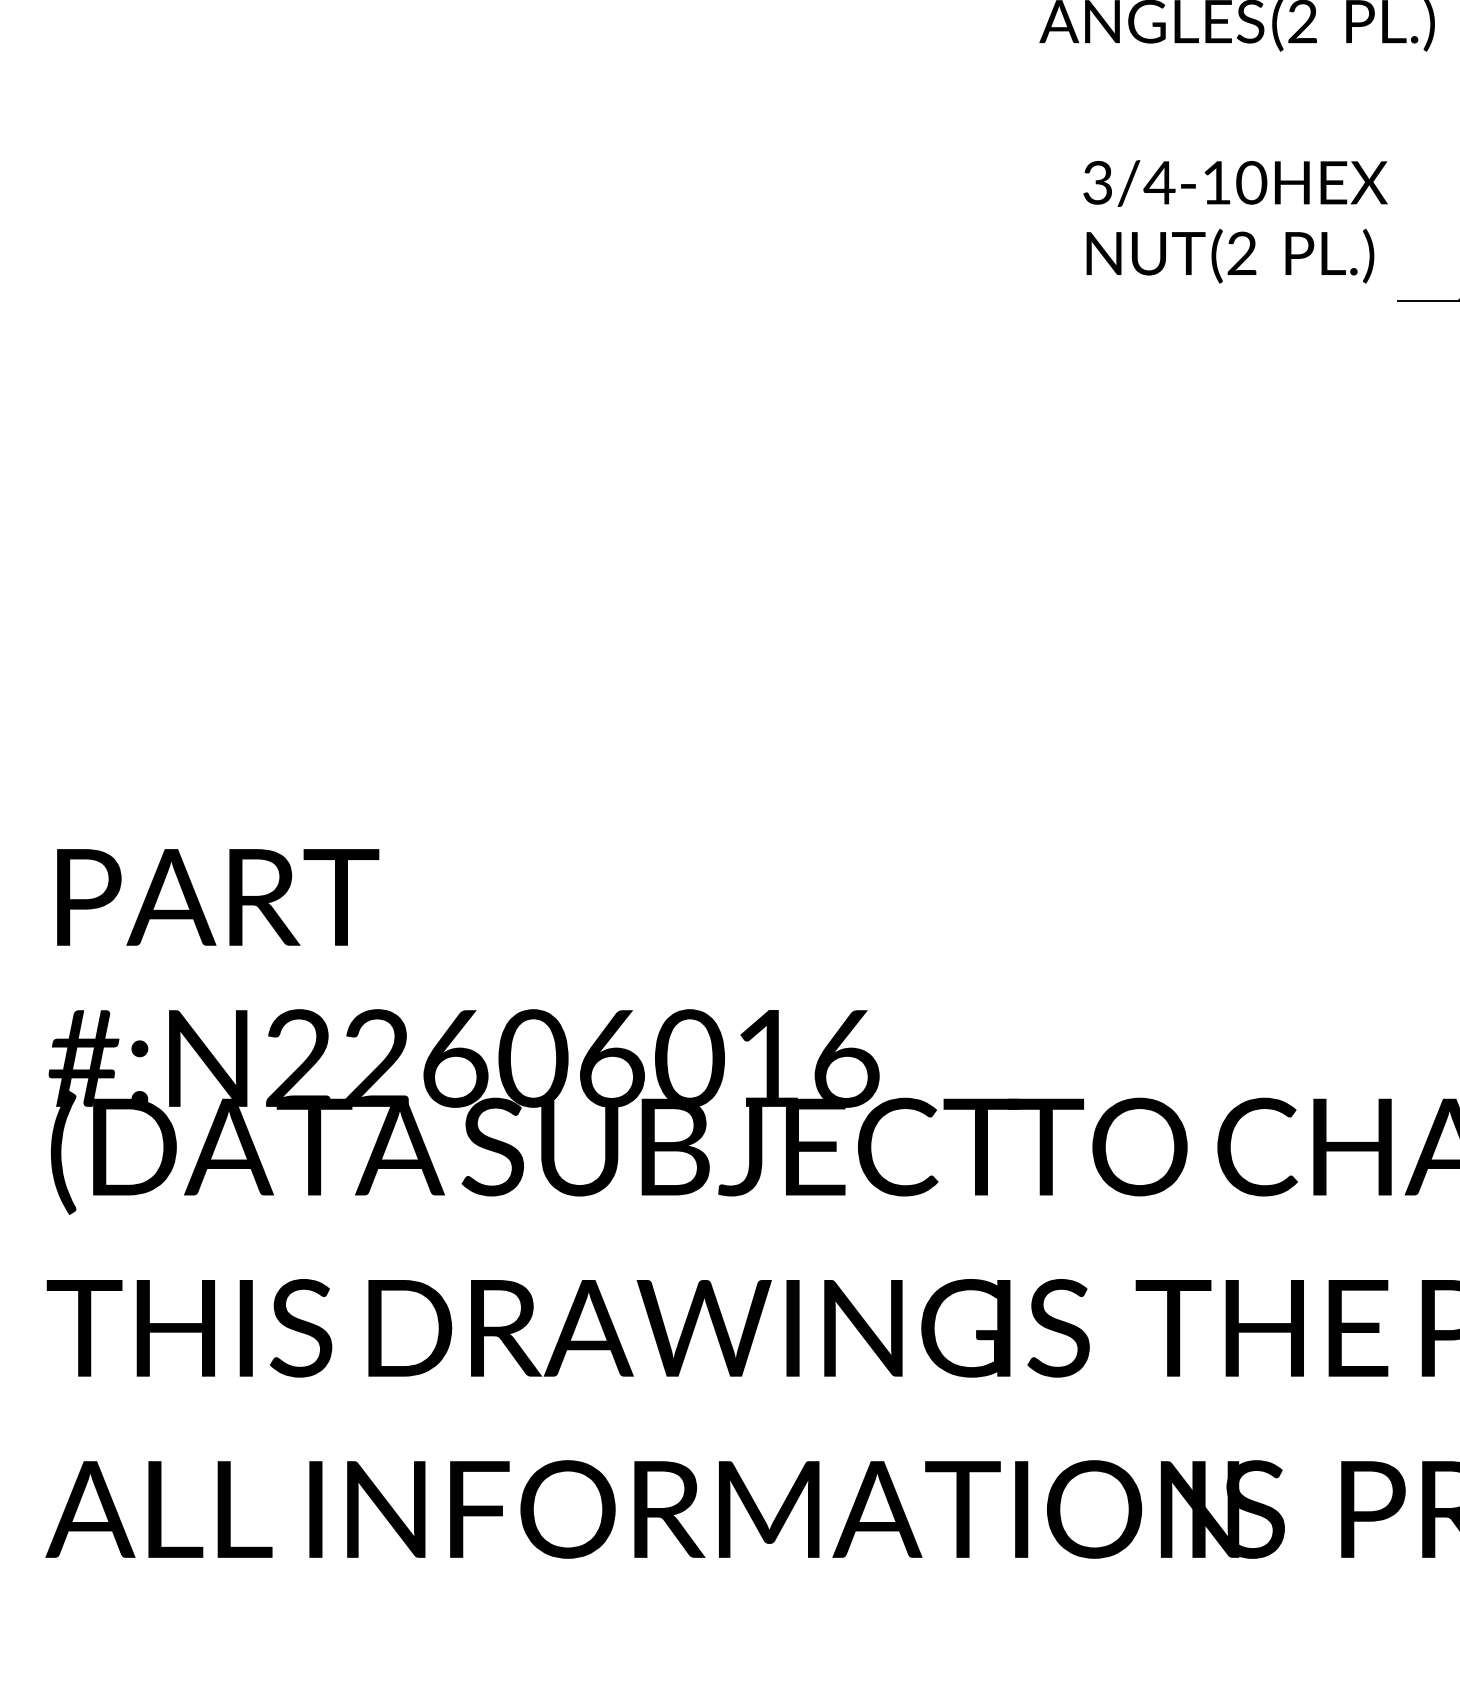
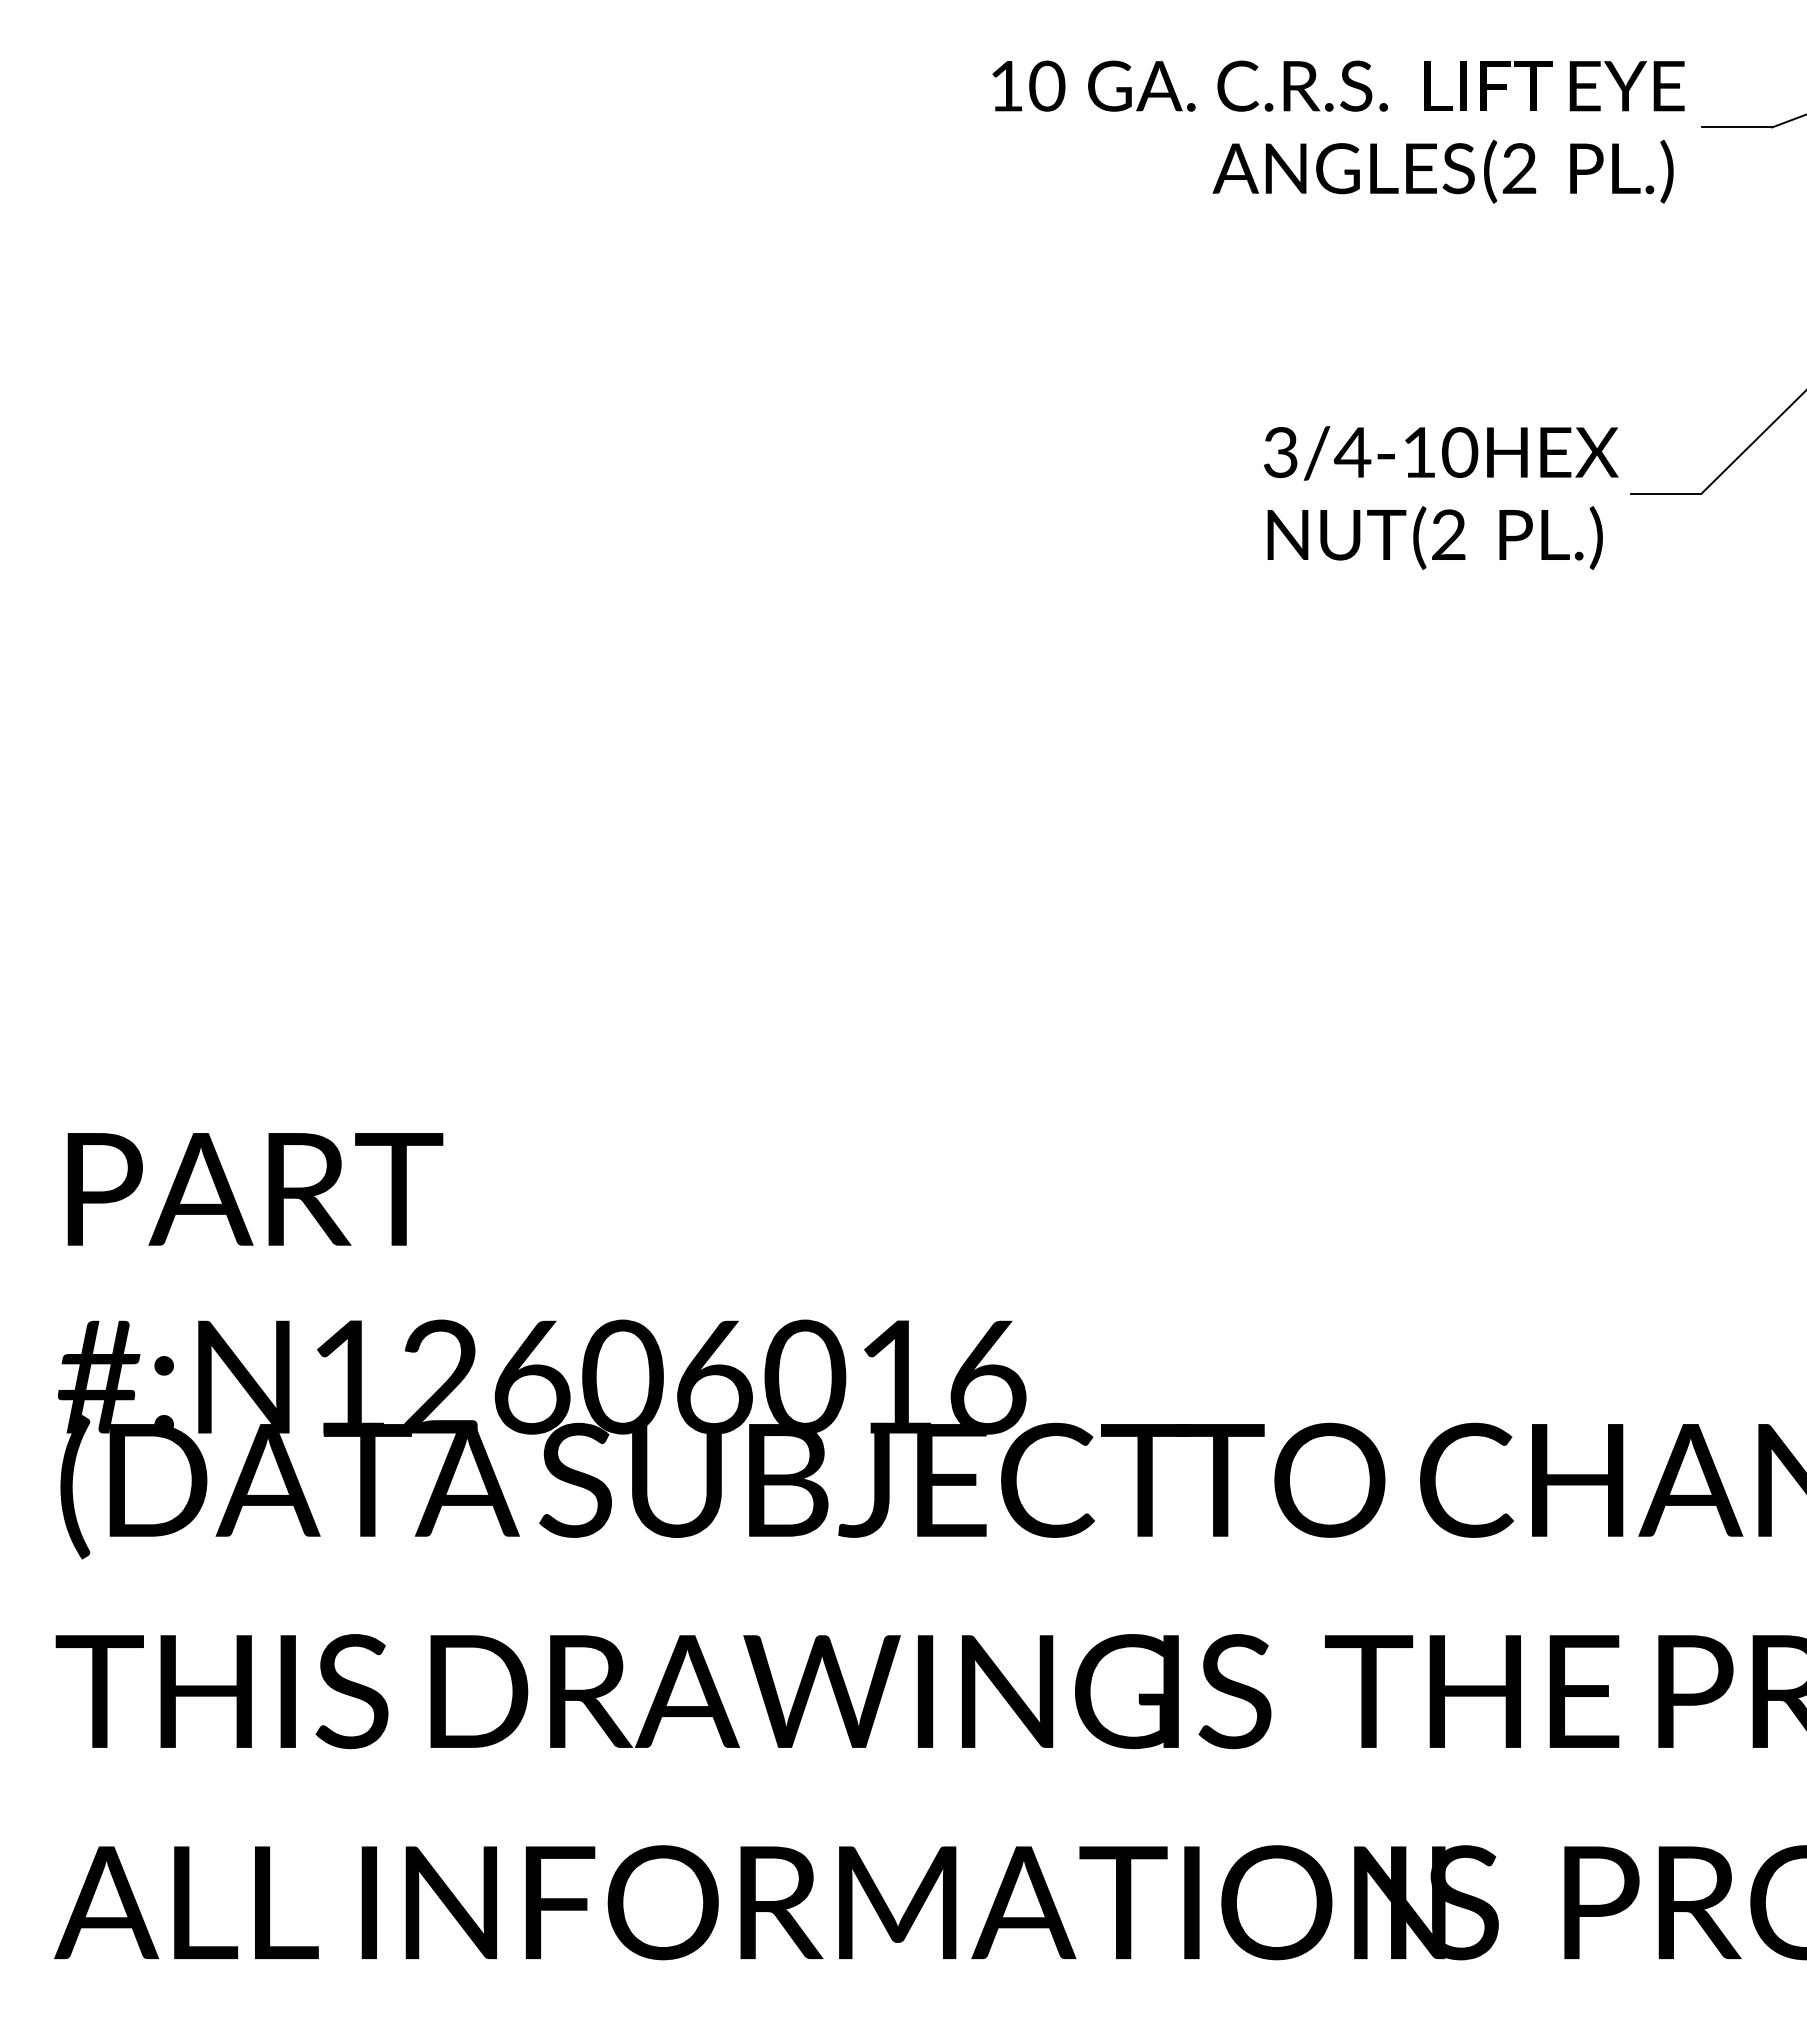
text: (1235, 221) -> (1441, 497), moved
text: (297, 1057) -> (348, 1376), #:N22606016 -> #:N12606016

